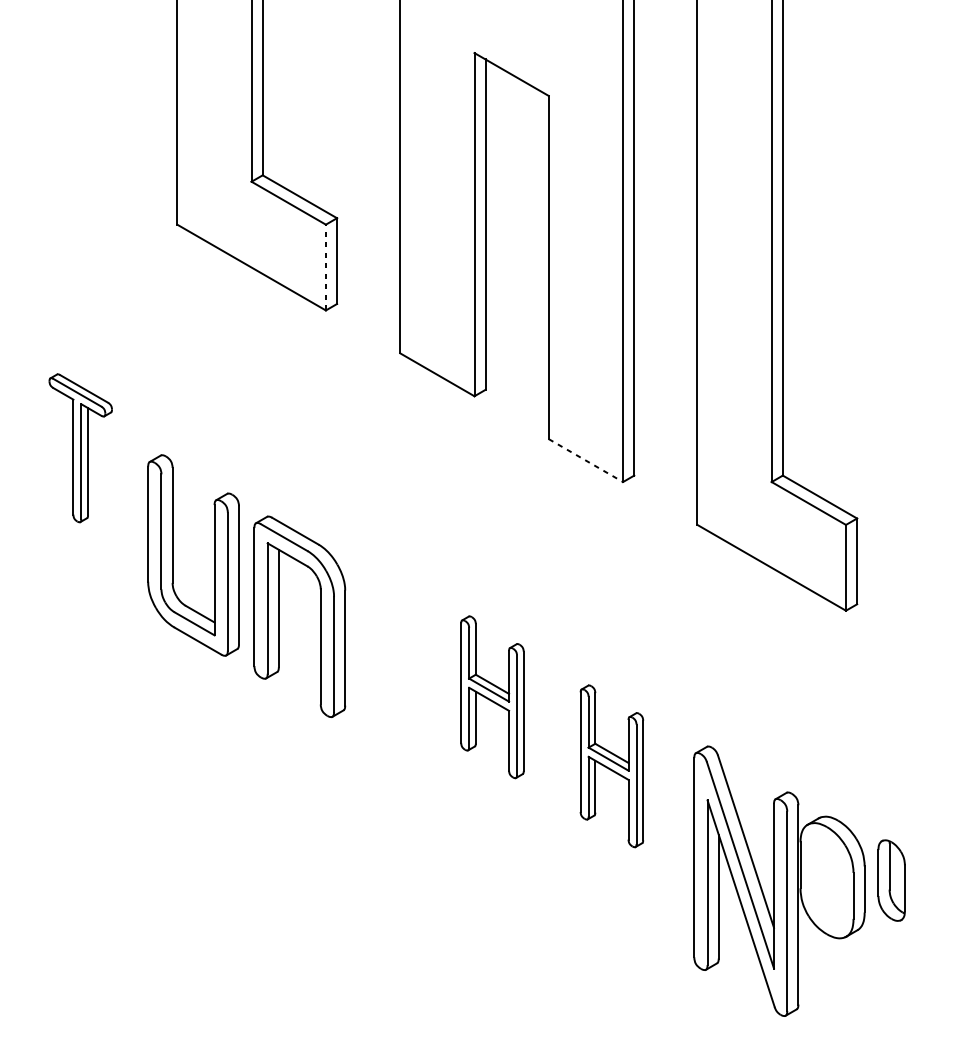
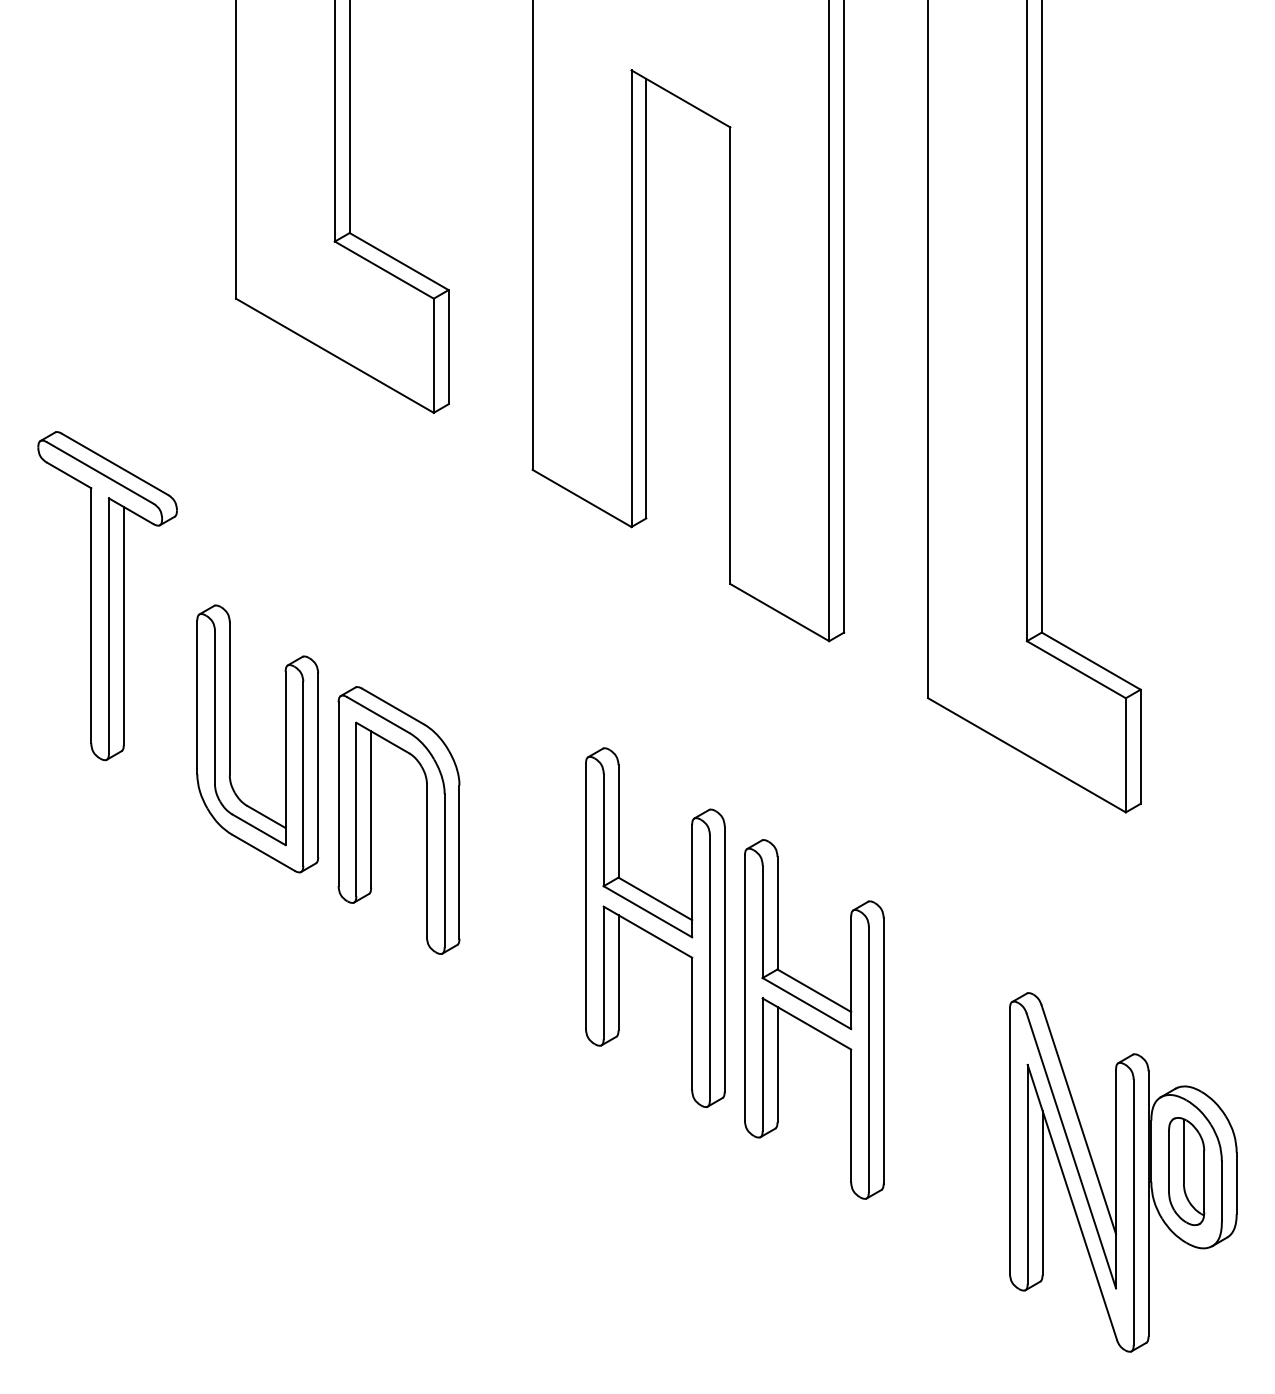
line: (325, 267) -> (433, 355), dashed -> solid
part: (80, 448) -> (107, 596), size x1.67
line: (586, 460) -> (780, 612), dashed -> solid
part: (492, 697) -> (655, 927), size x1.67
part: (612, 766) -> (814, 1019), size x1.67
part: (779, 881) -> (1123, 1172), moved

